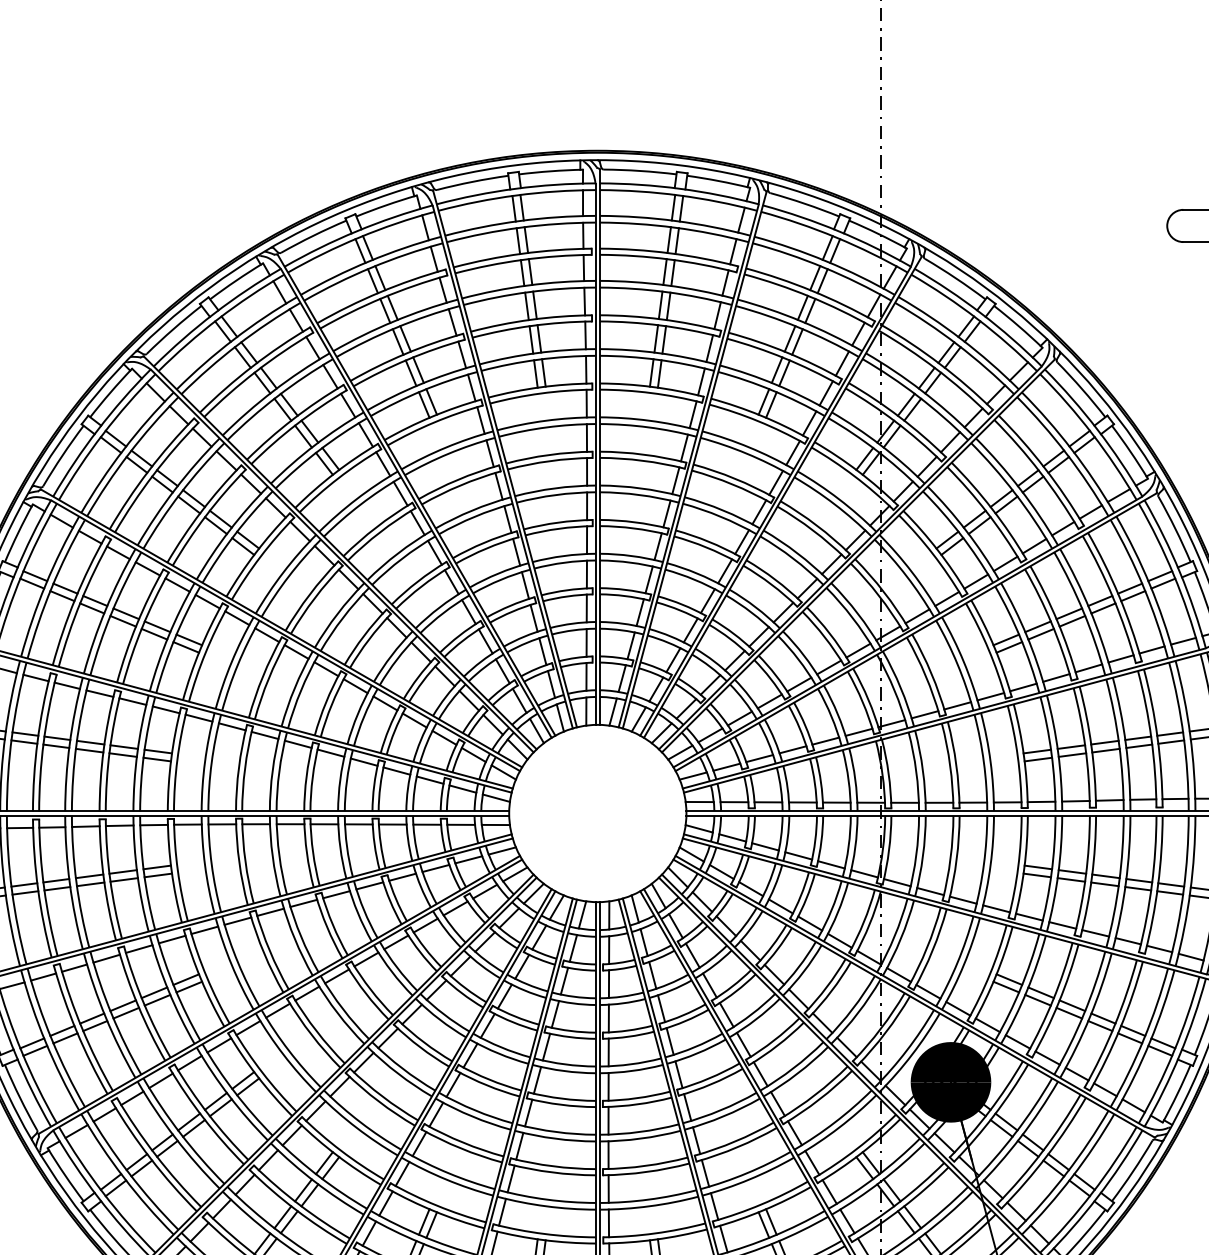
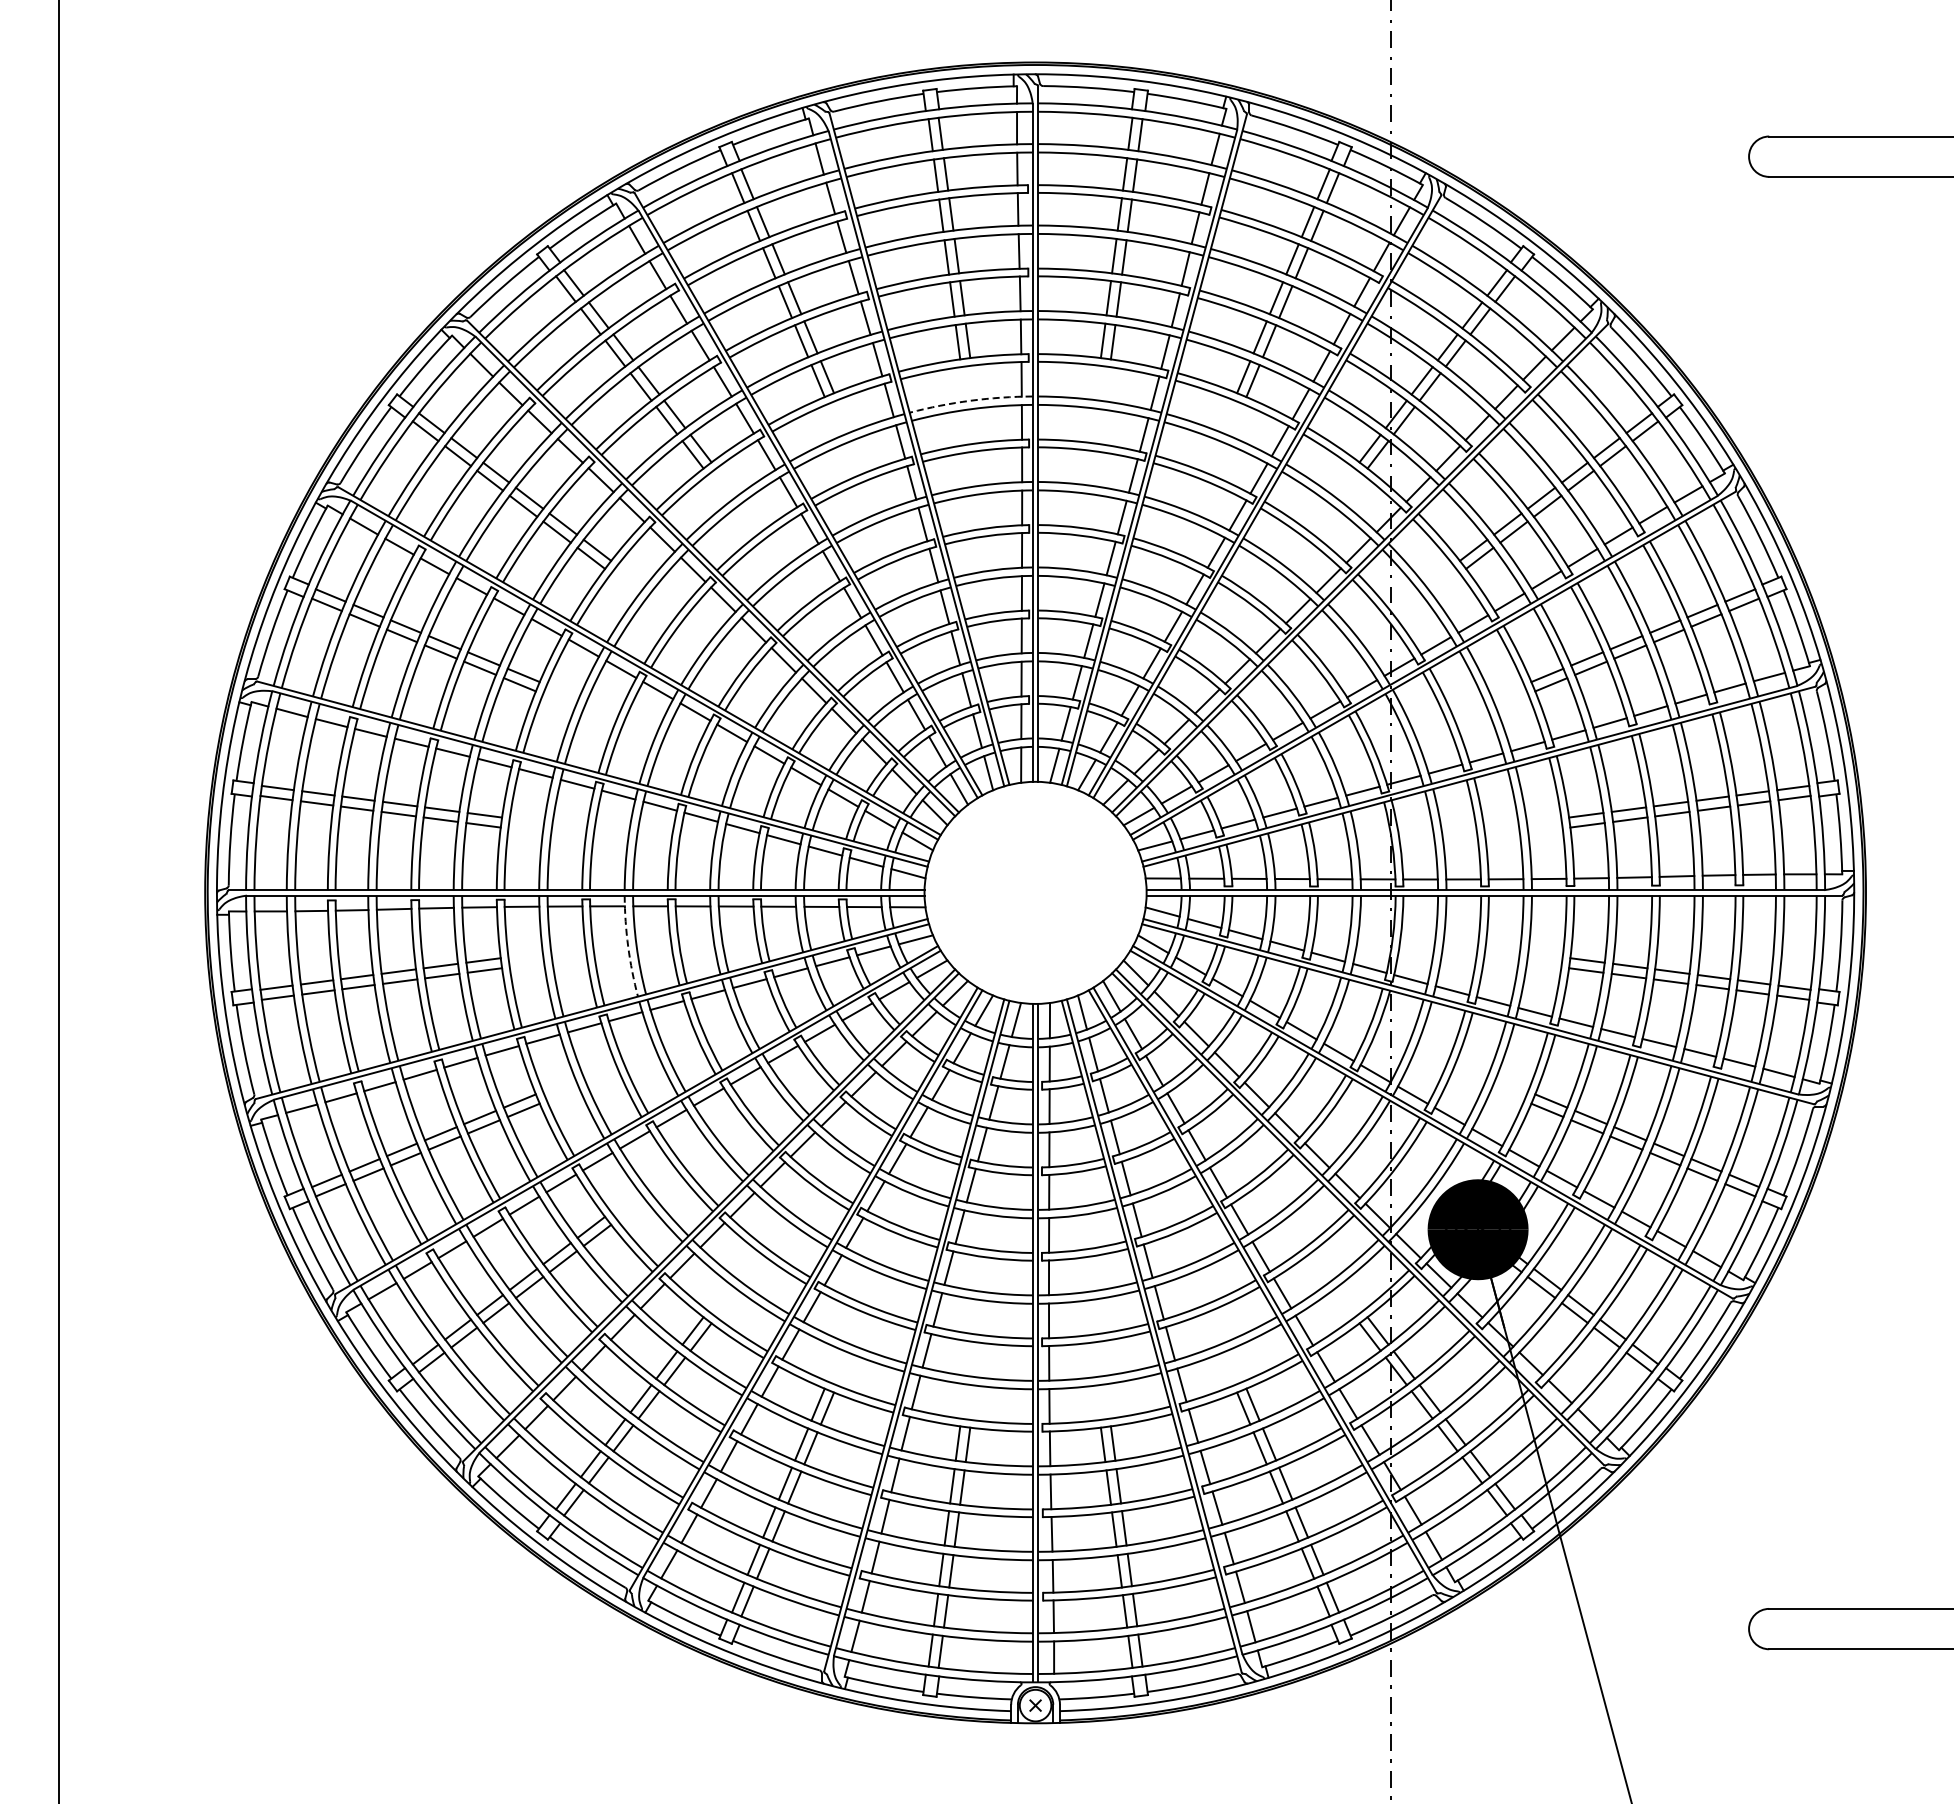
arc: (545, 420) -> (970, 400), solid -> dashed
arc: (272, 856) -> (628, 946), solid -> dashed

